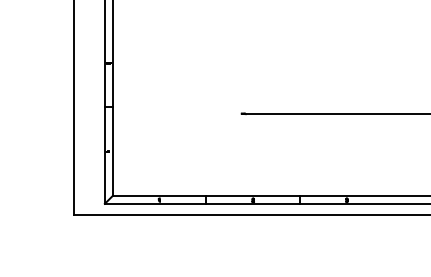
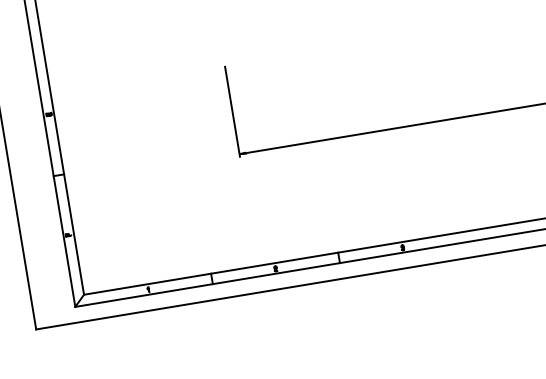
line: (240, 82) -> (232, 111), added

